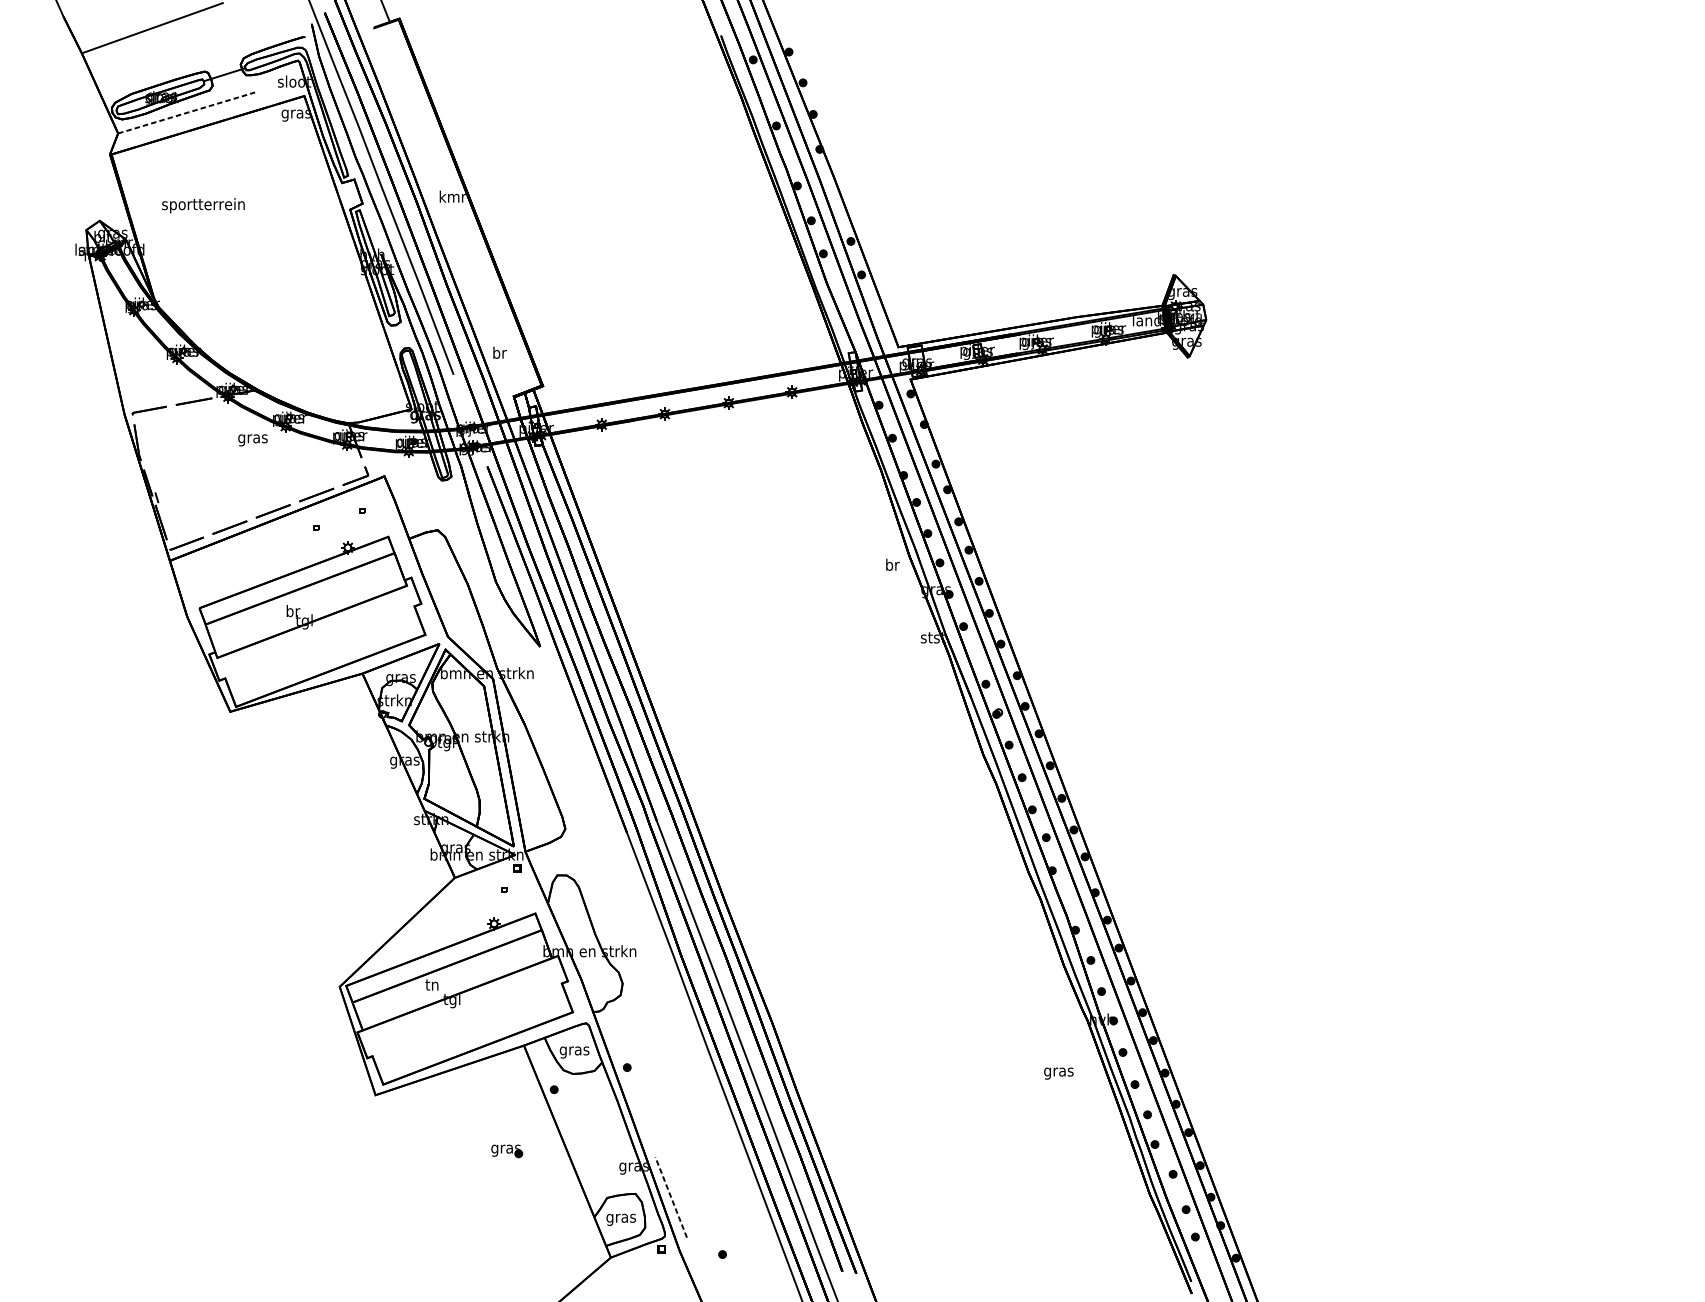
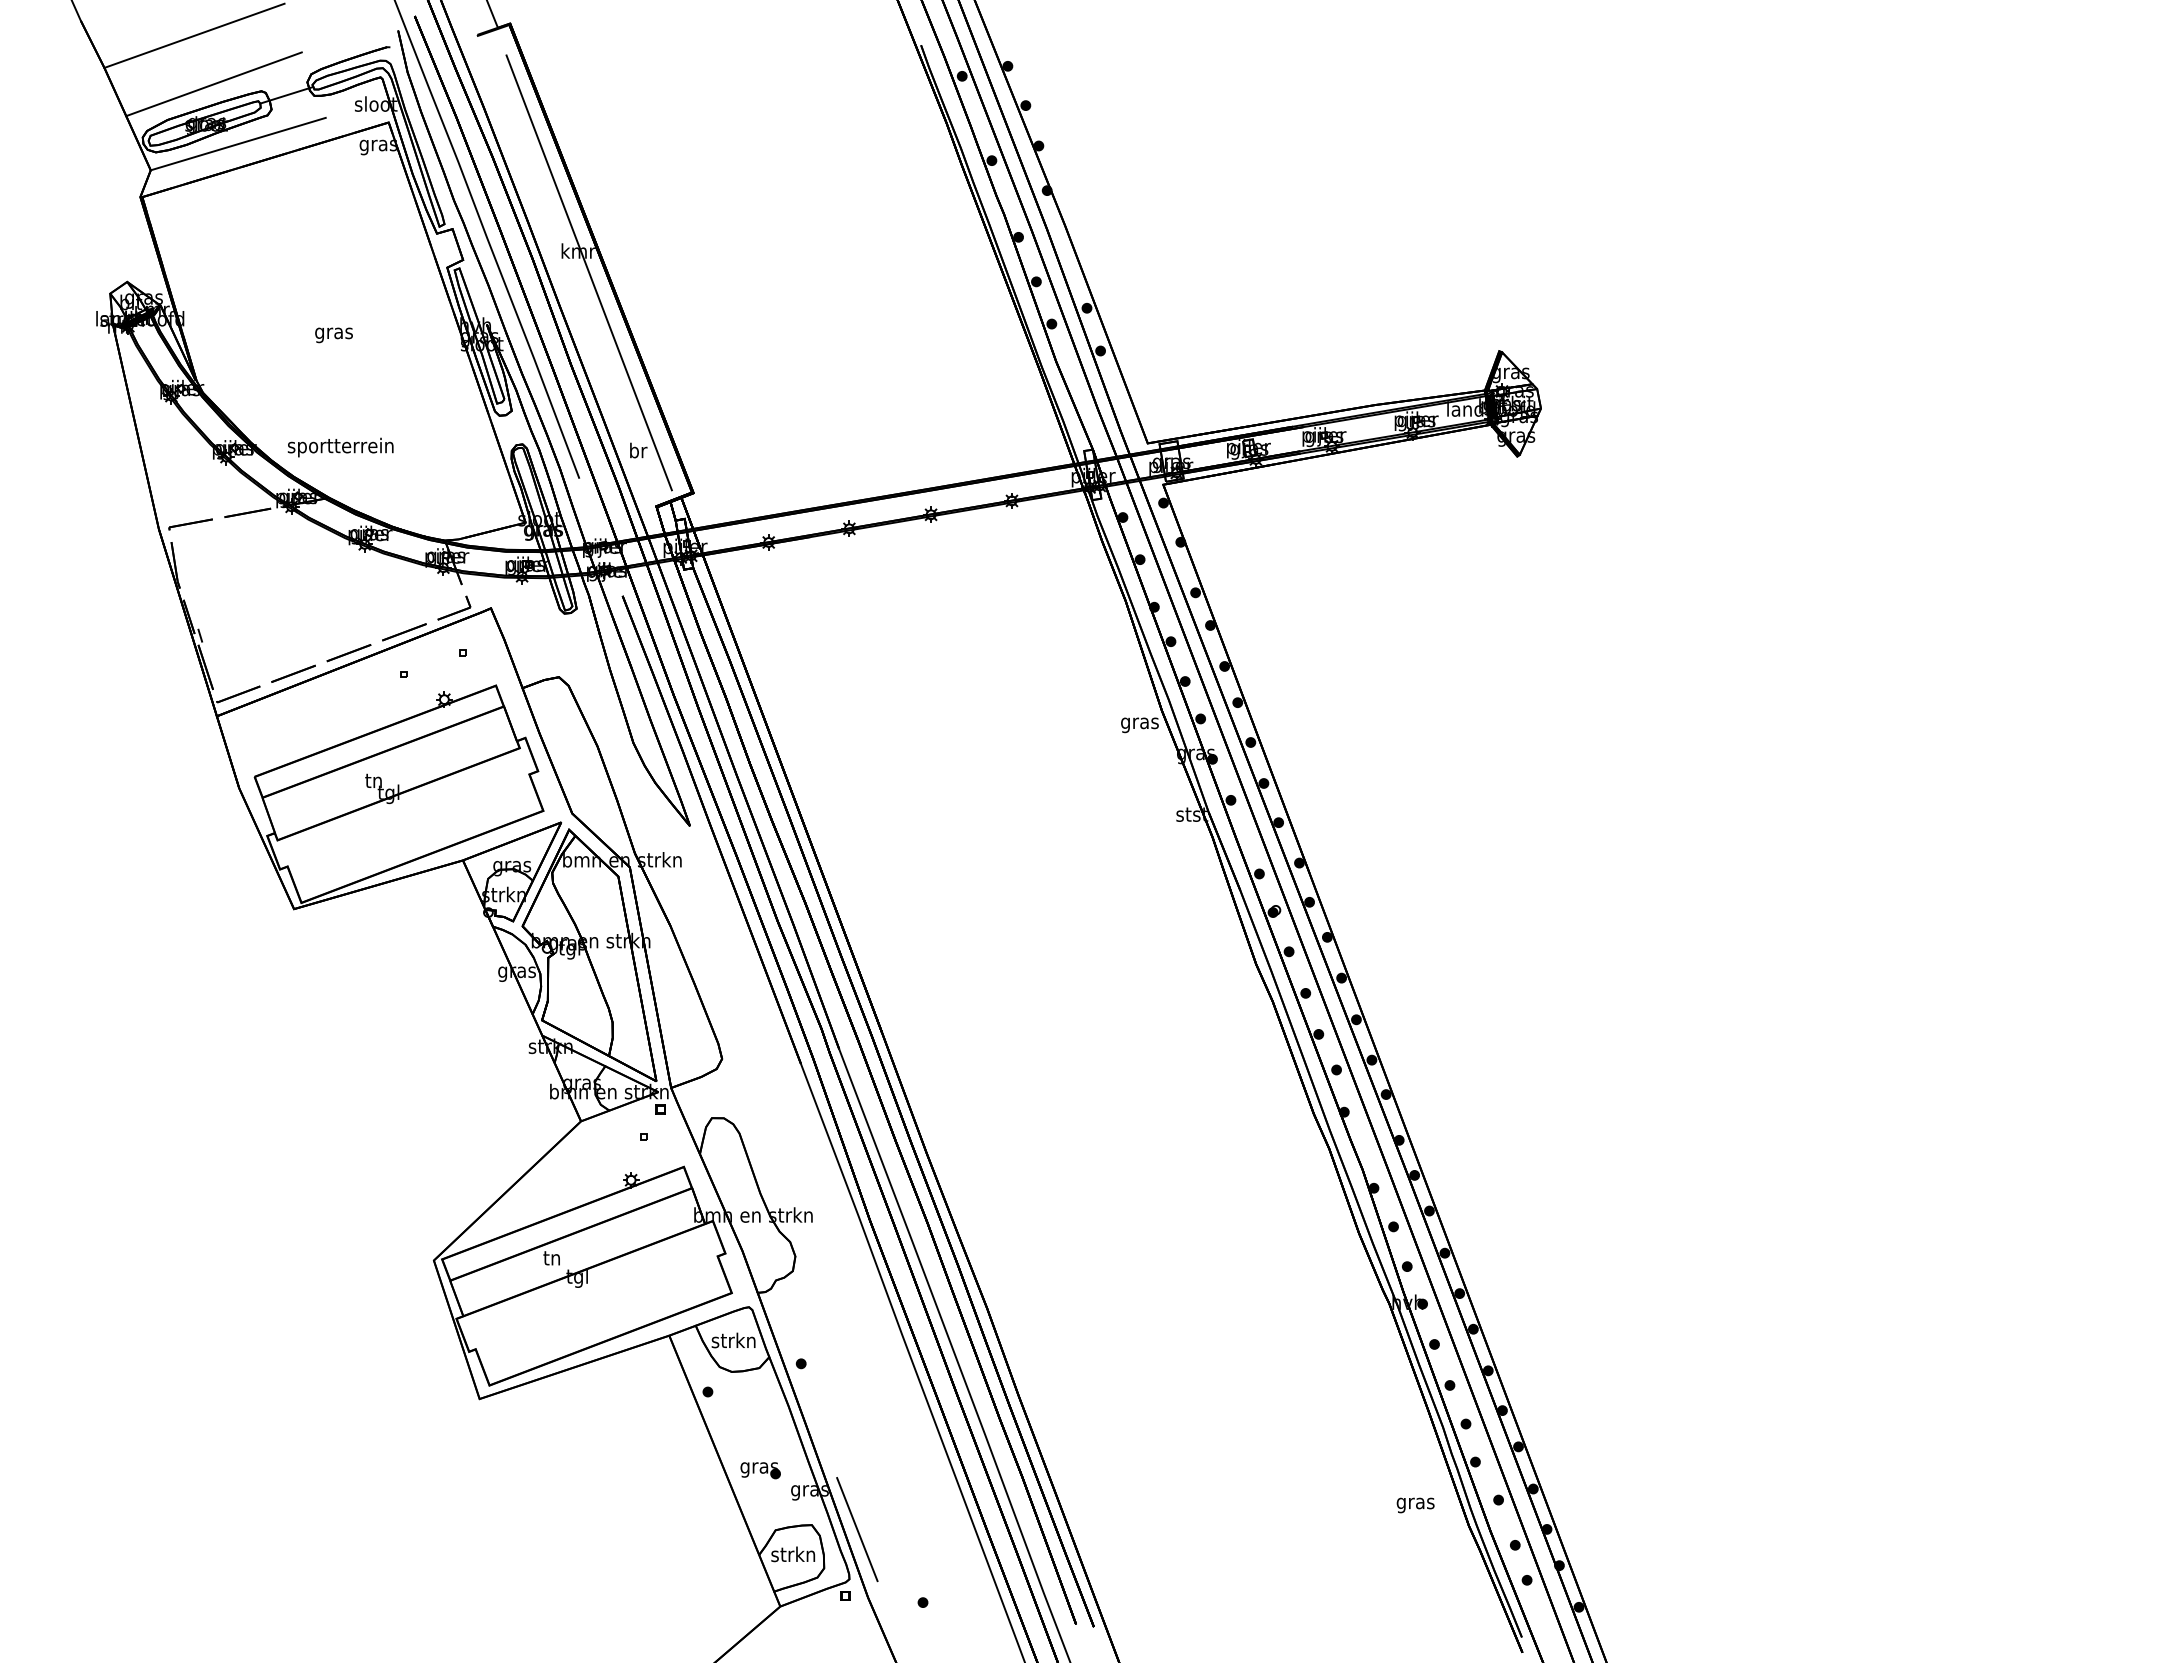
line: (167, 66) -> (213, 84), added
line: (186, 112) -> (238, 143), dashed -> solid
text: (203, 205) -> (340, 447), moved
line: (460, 213) -> (588, 272), added
text: (252, 440) -> (333, 335), moved
text: (892, 566) -> (1139, 723), br -> gras
text: (293, 611) -> (374, 780), br -> tn
text: (574, 1050) -> (733, 1342), gras -> strkn
text: (1058, 1073) -> (1415, 1505), moved
part: (506, 1151) -> (760, 1470), moved
line: (671, 1197) -> (857, 1529), dashed -> solid
text: (621, 1218) -> (793, 1556), gras -> strkn

